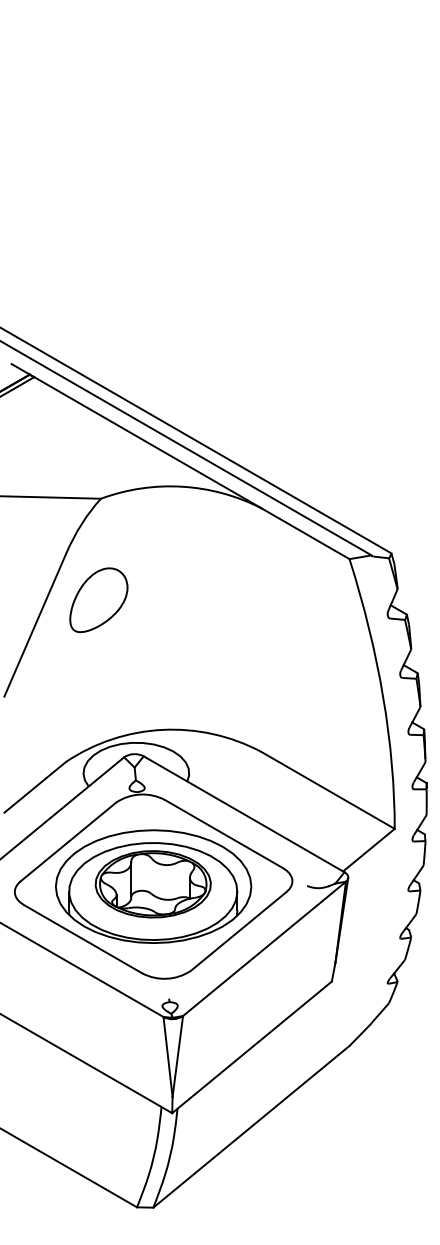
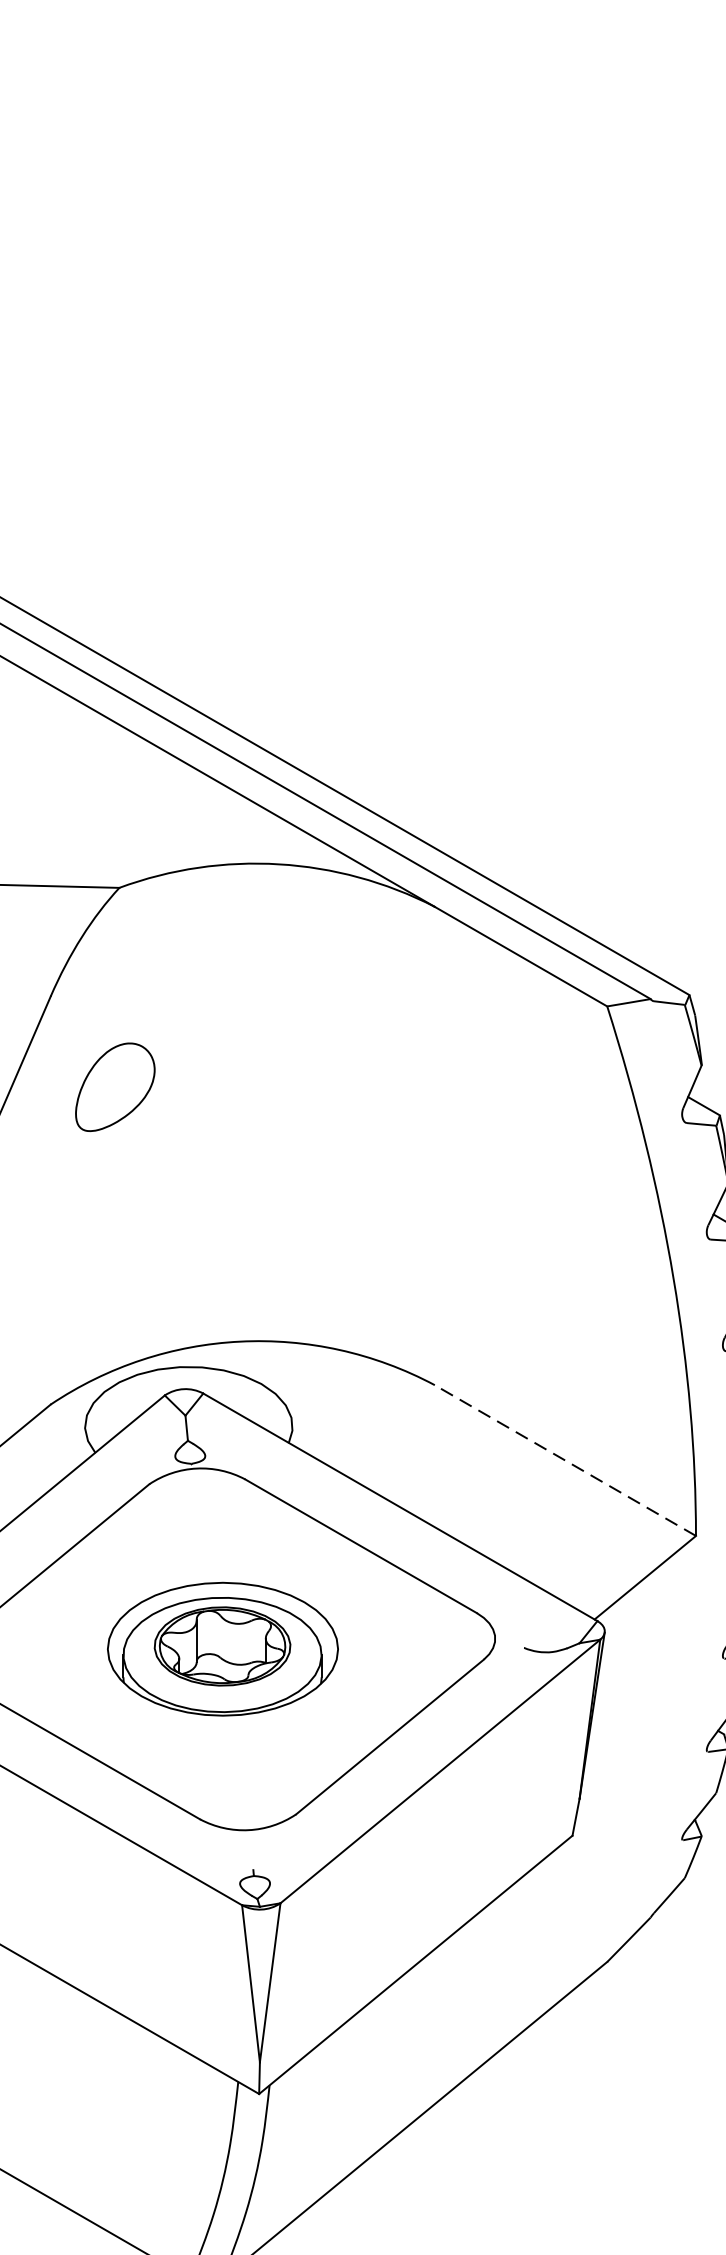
part: (98, 600) -> (114, 1087), size x0.7
line: (328, 790) -> (565, 1460), solid -> dashed
part: (153, 886) -> (222, 1649), size x0.6

